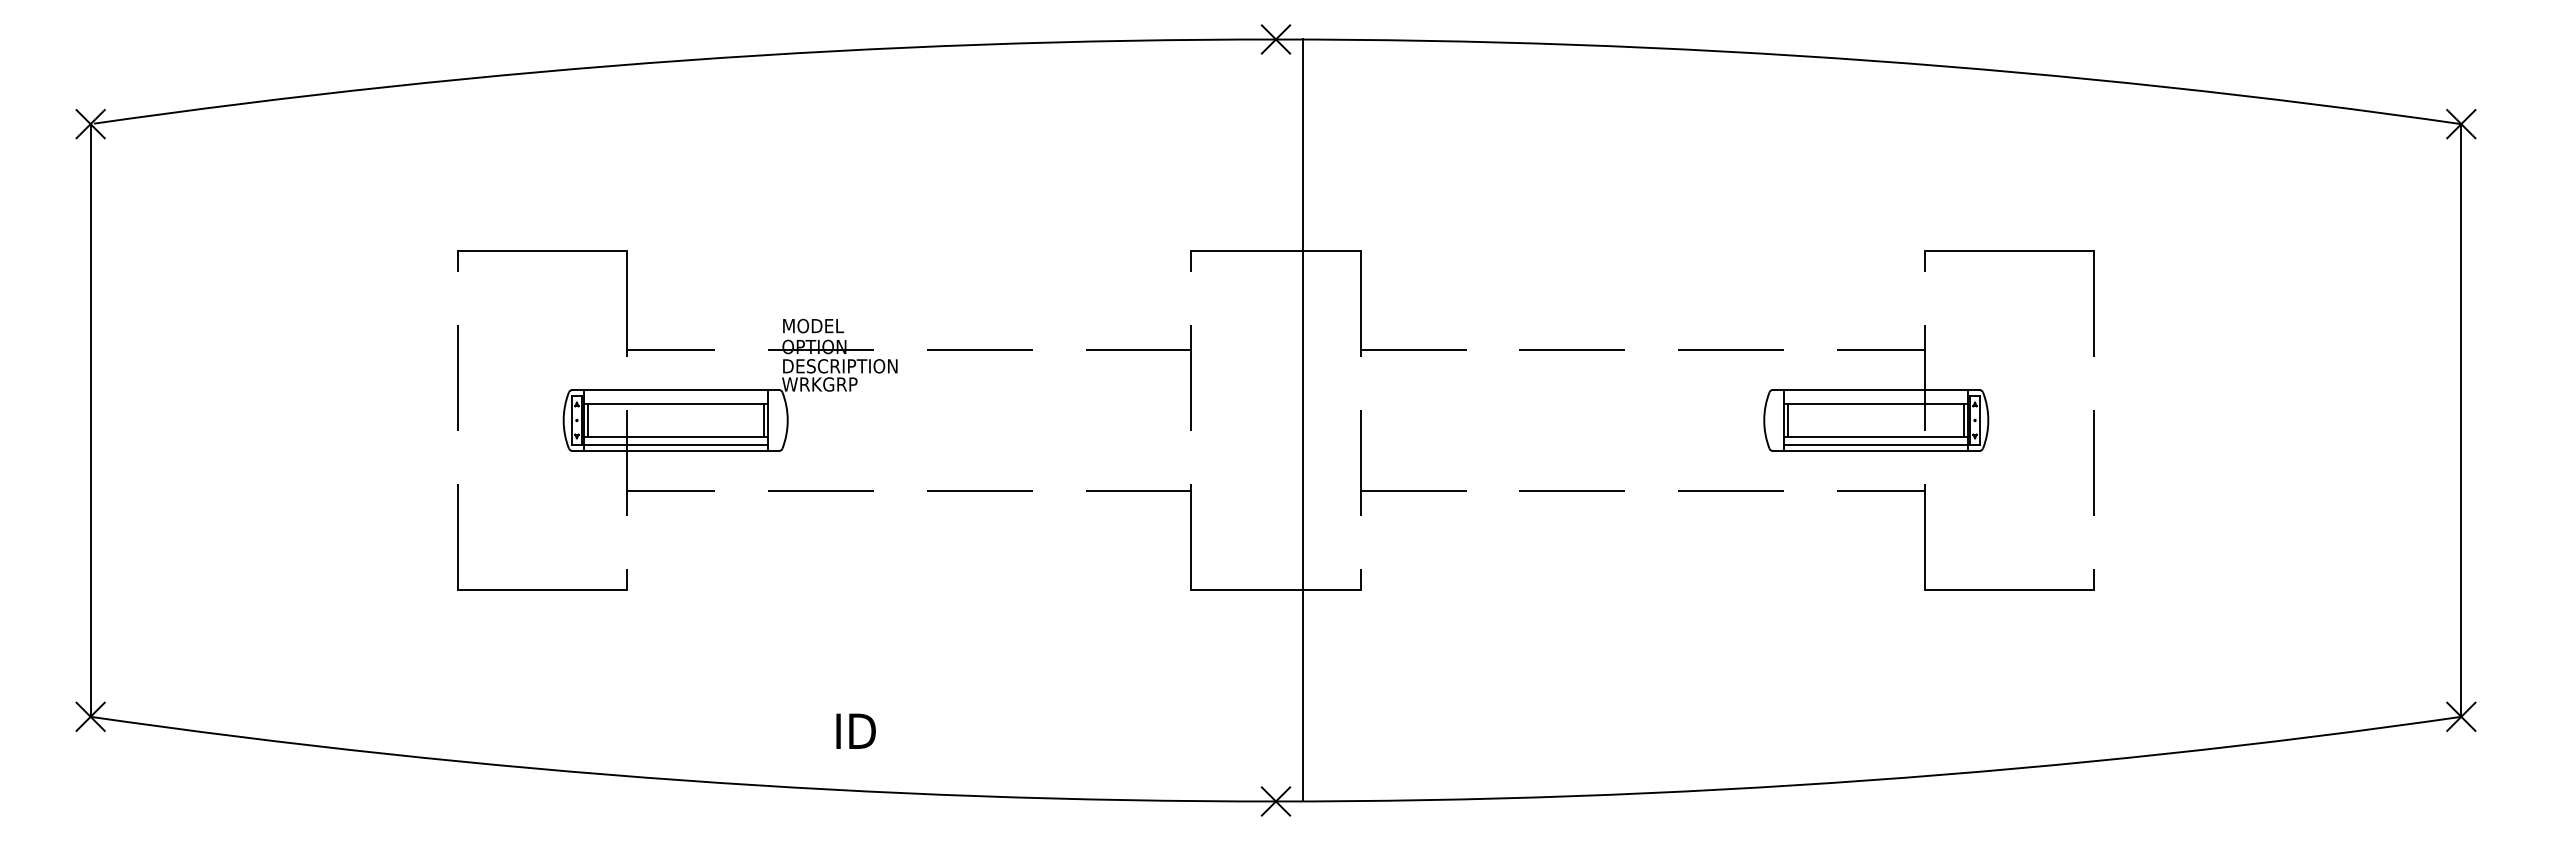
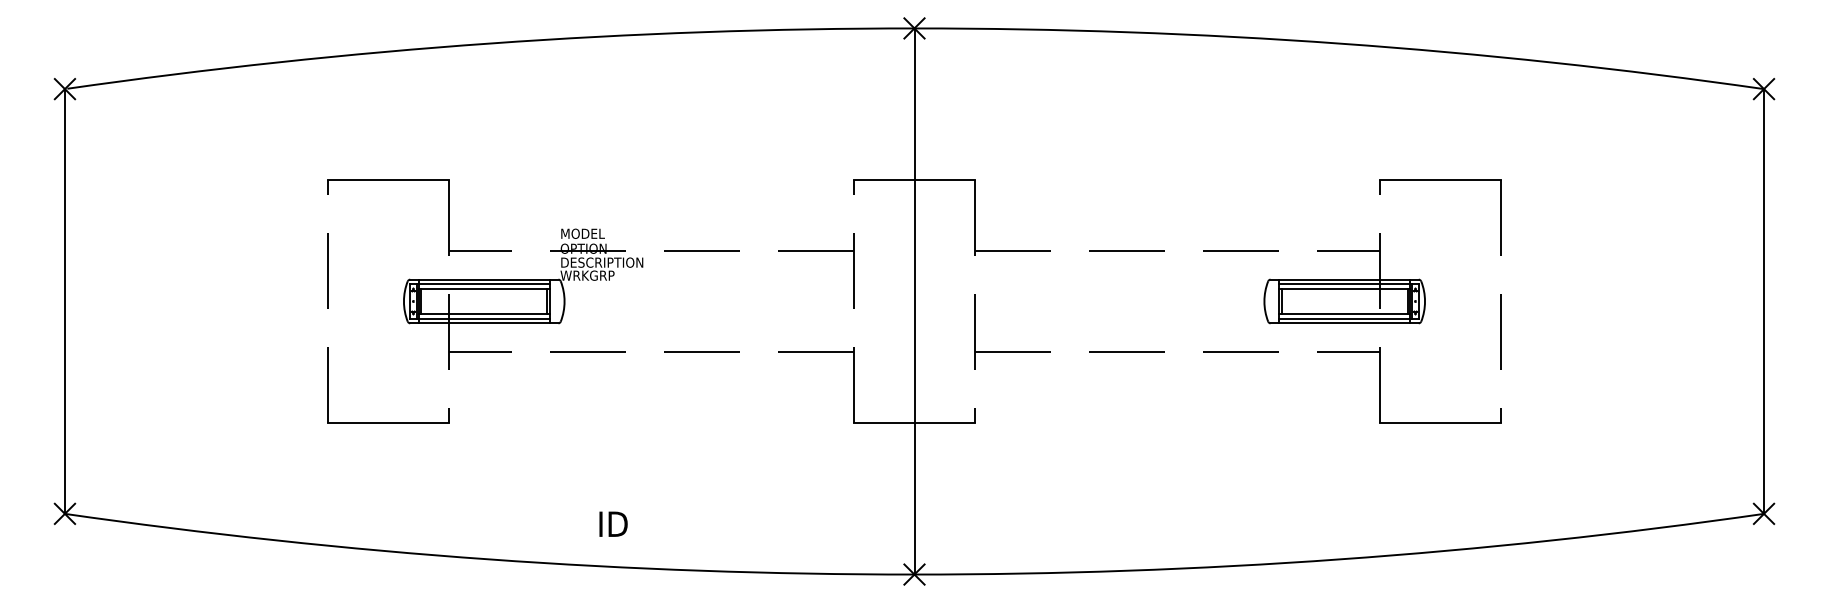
line: (675, 396) -> (484, 284), added
line: (1876, 396) -> (1344, 284), added
line: (1302, 420) -> (914, 301), moved

